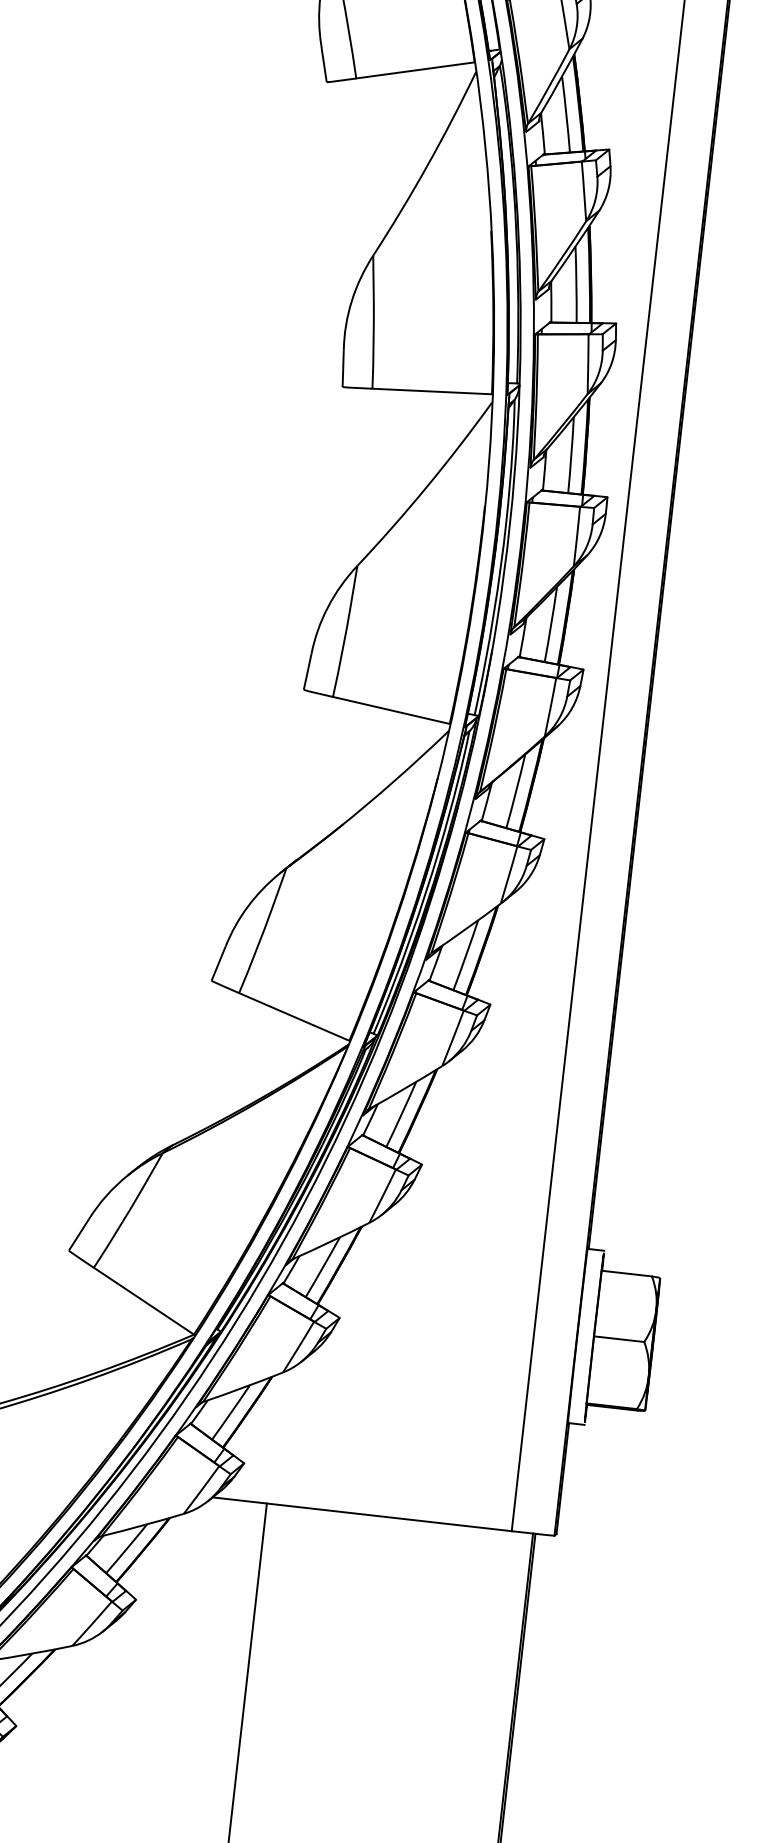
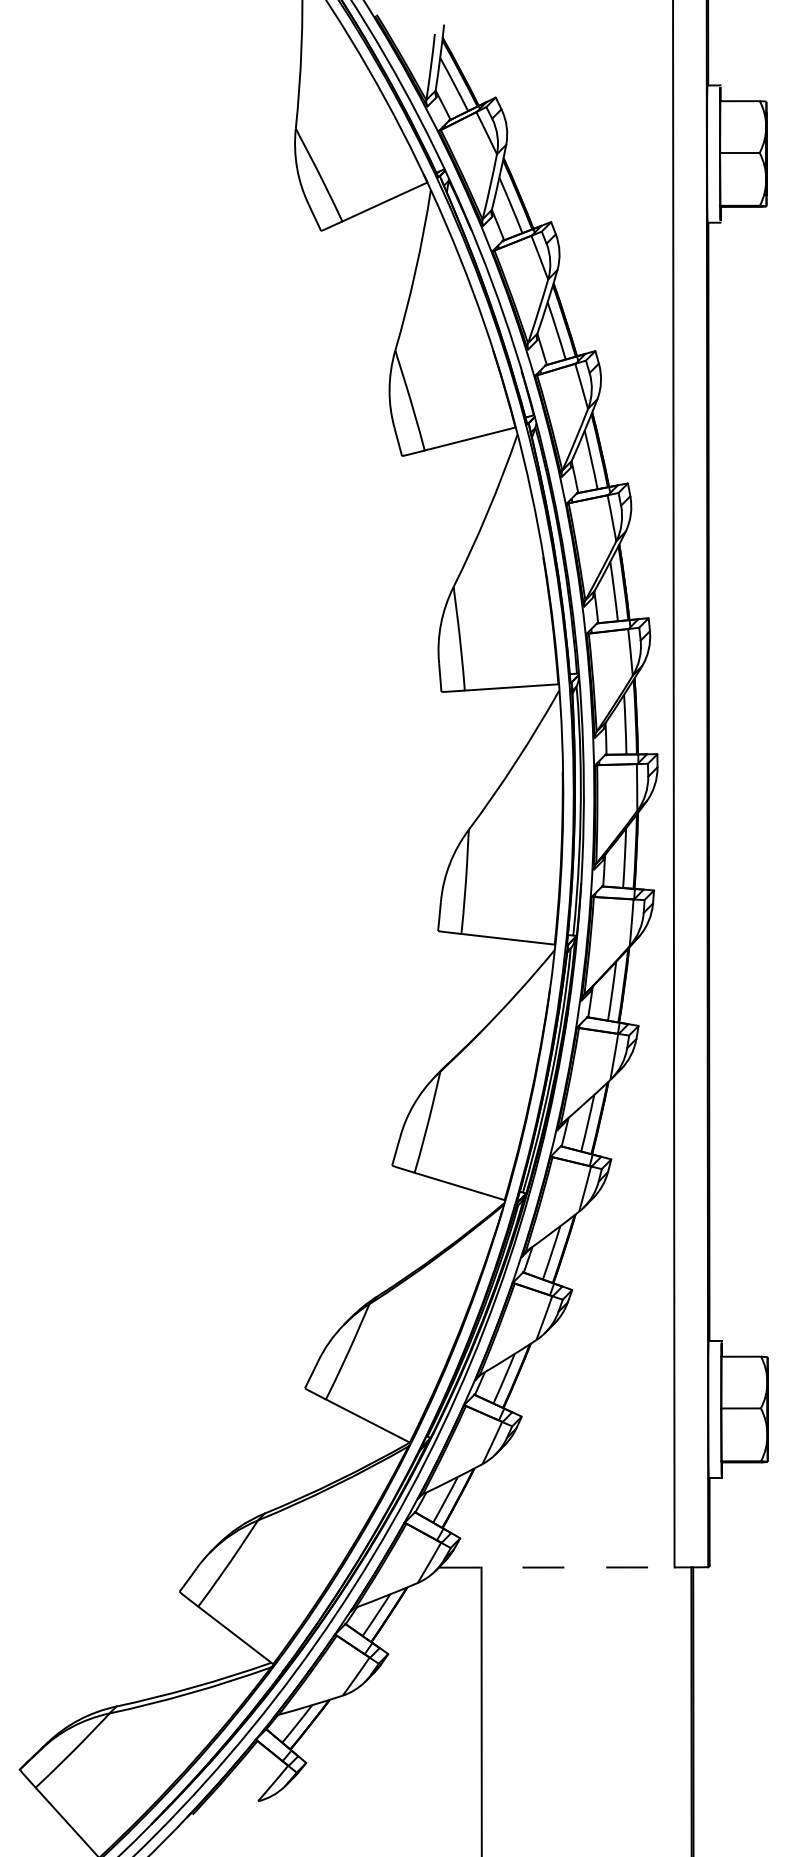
line: (362, 1514) -> (556, 1567), solid -> dashed

